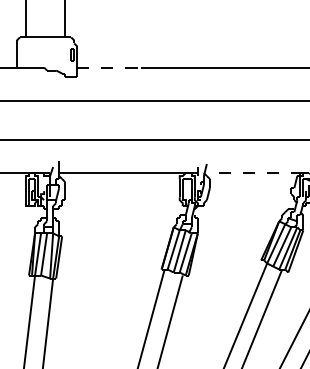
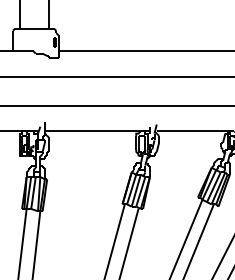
line: (108, 67) -> (82, 51), dashed -> solid
line: (254, 173) -> (192, 131), dashed -> solid

